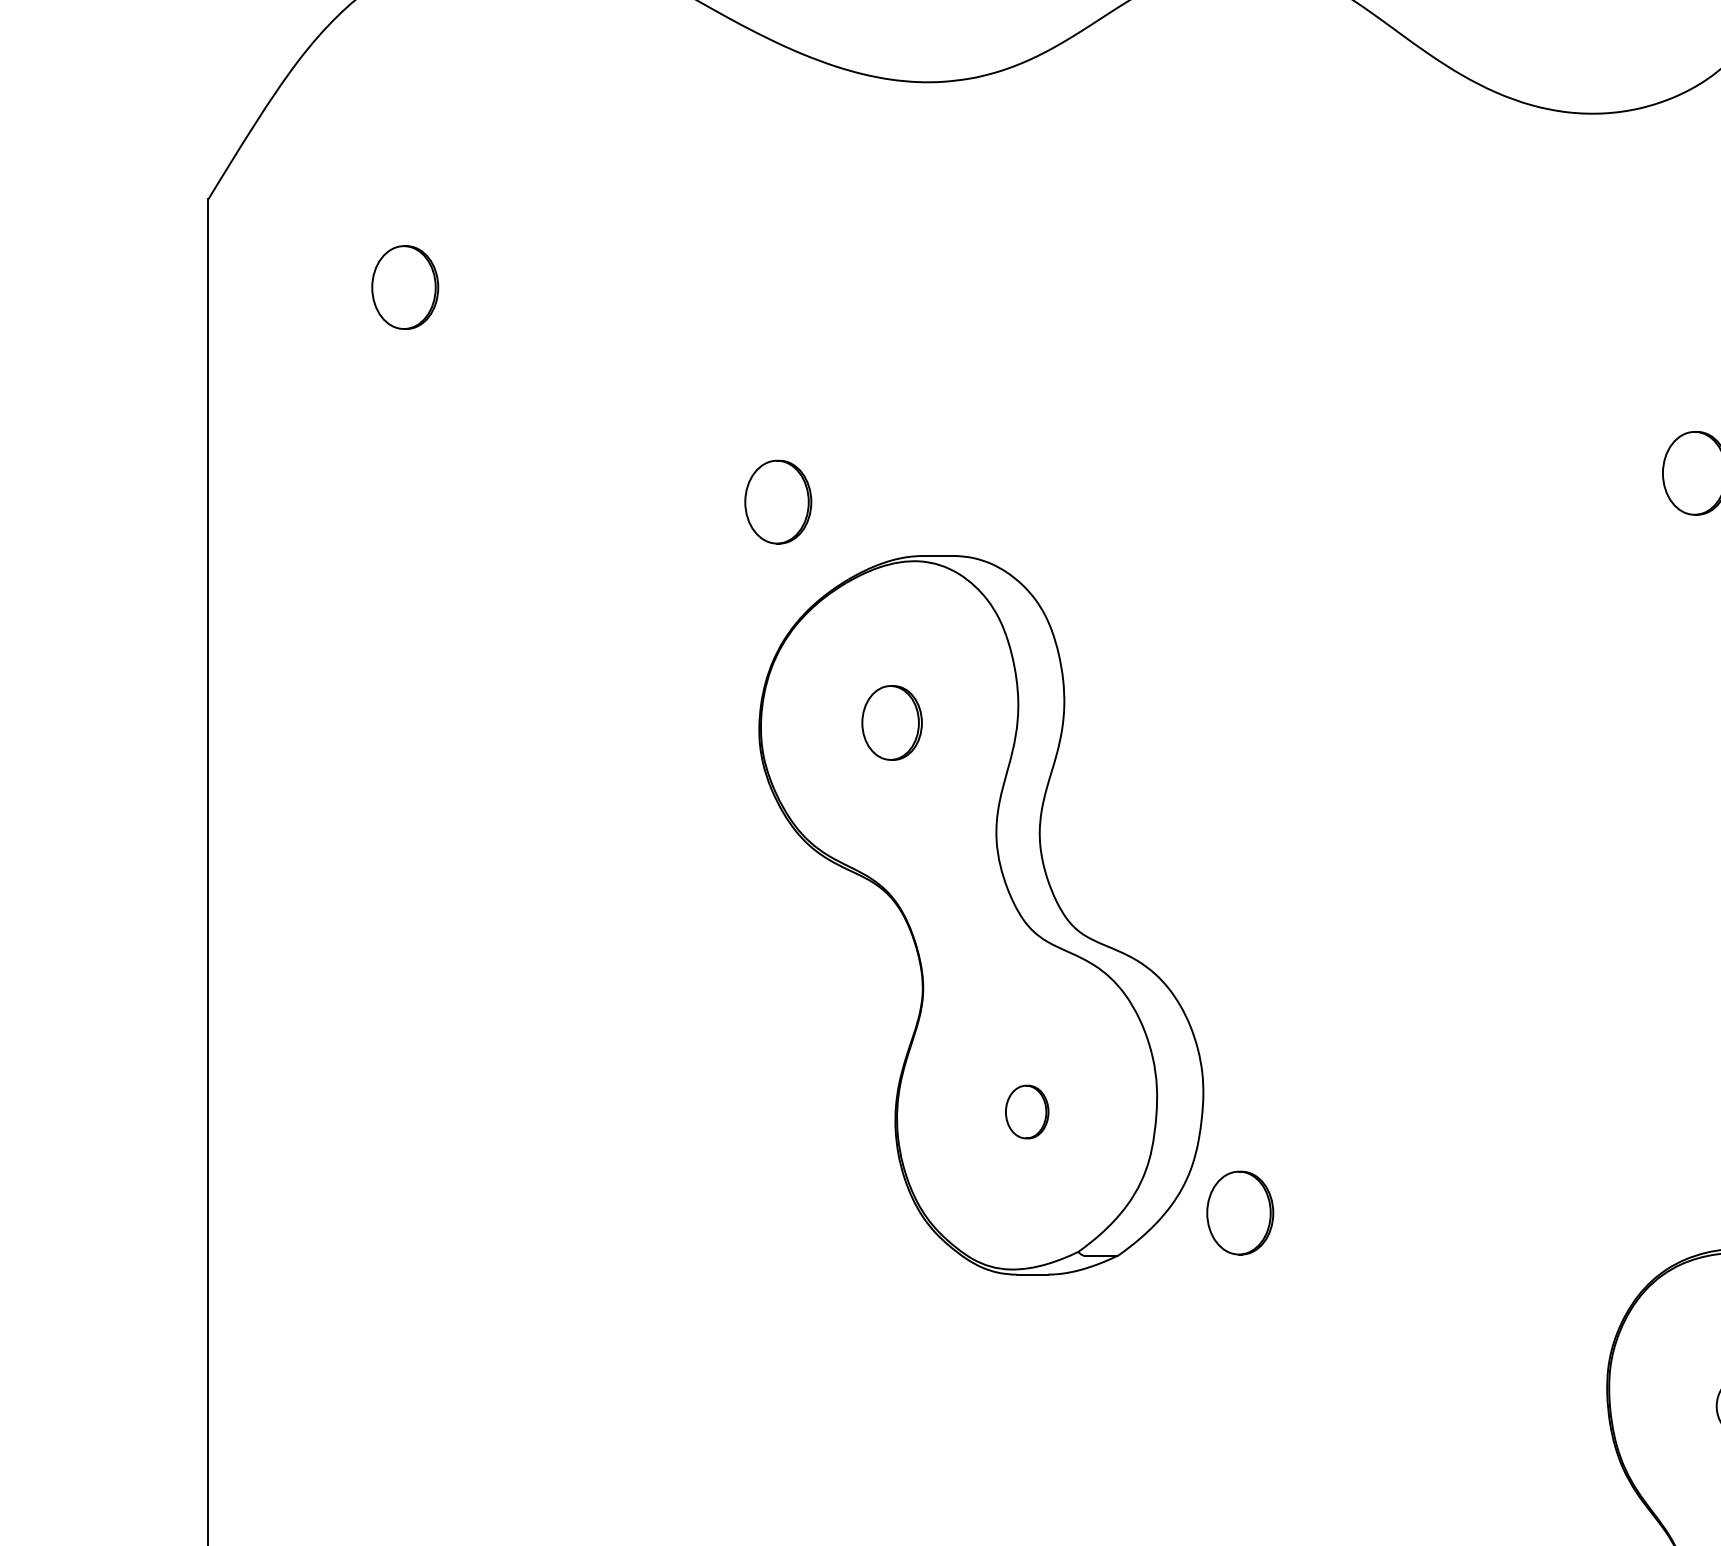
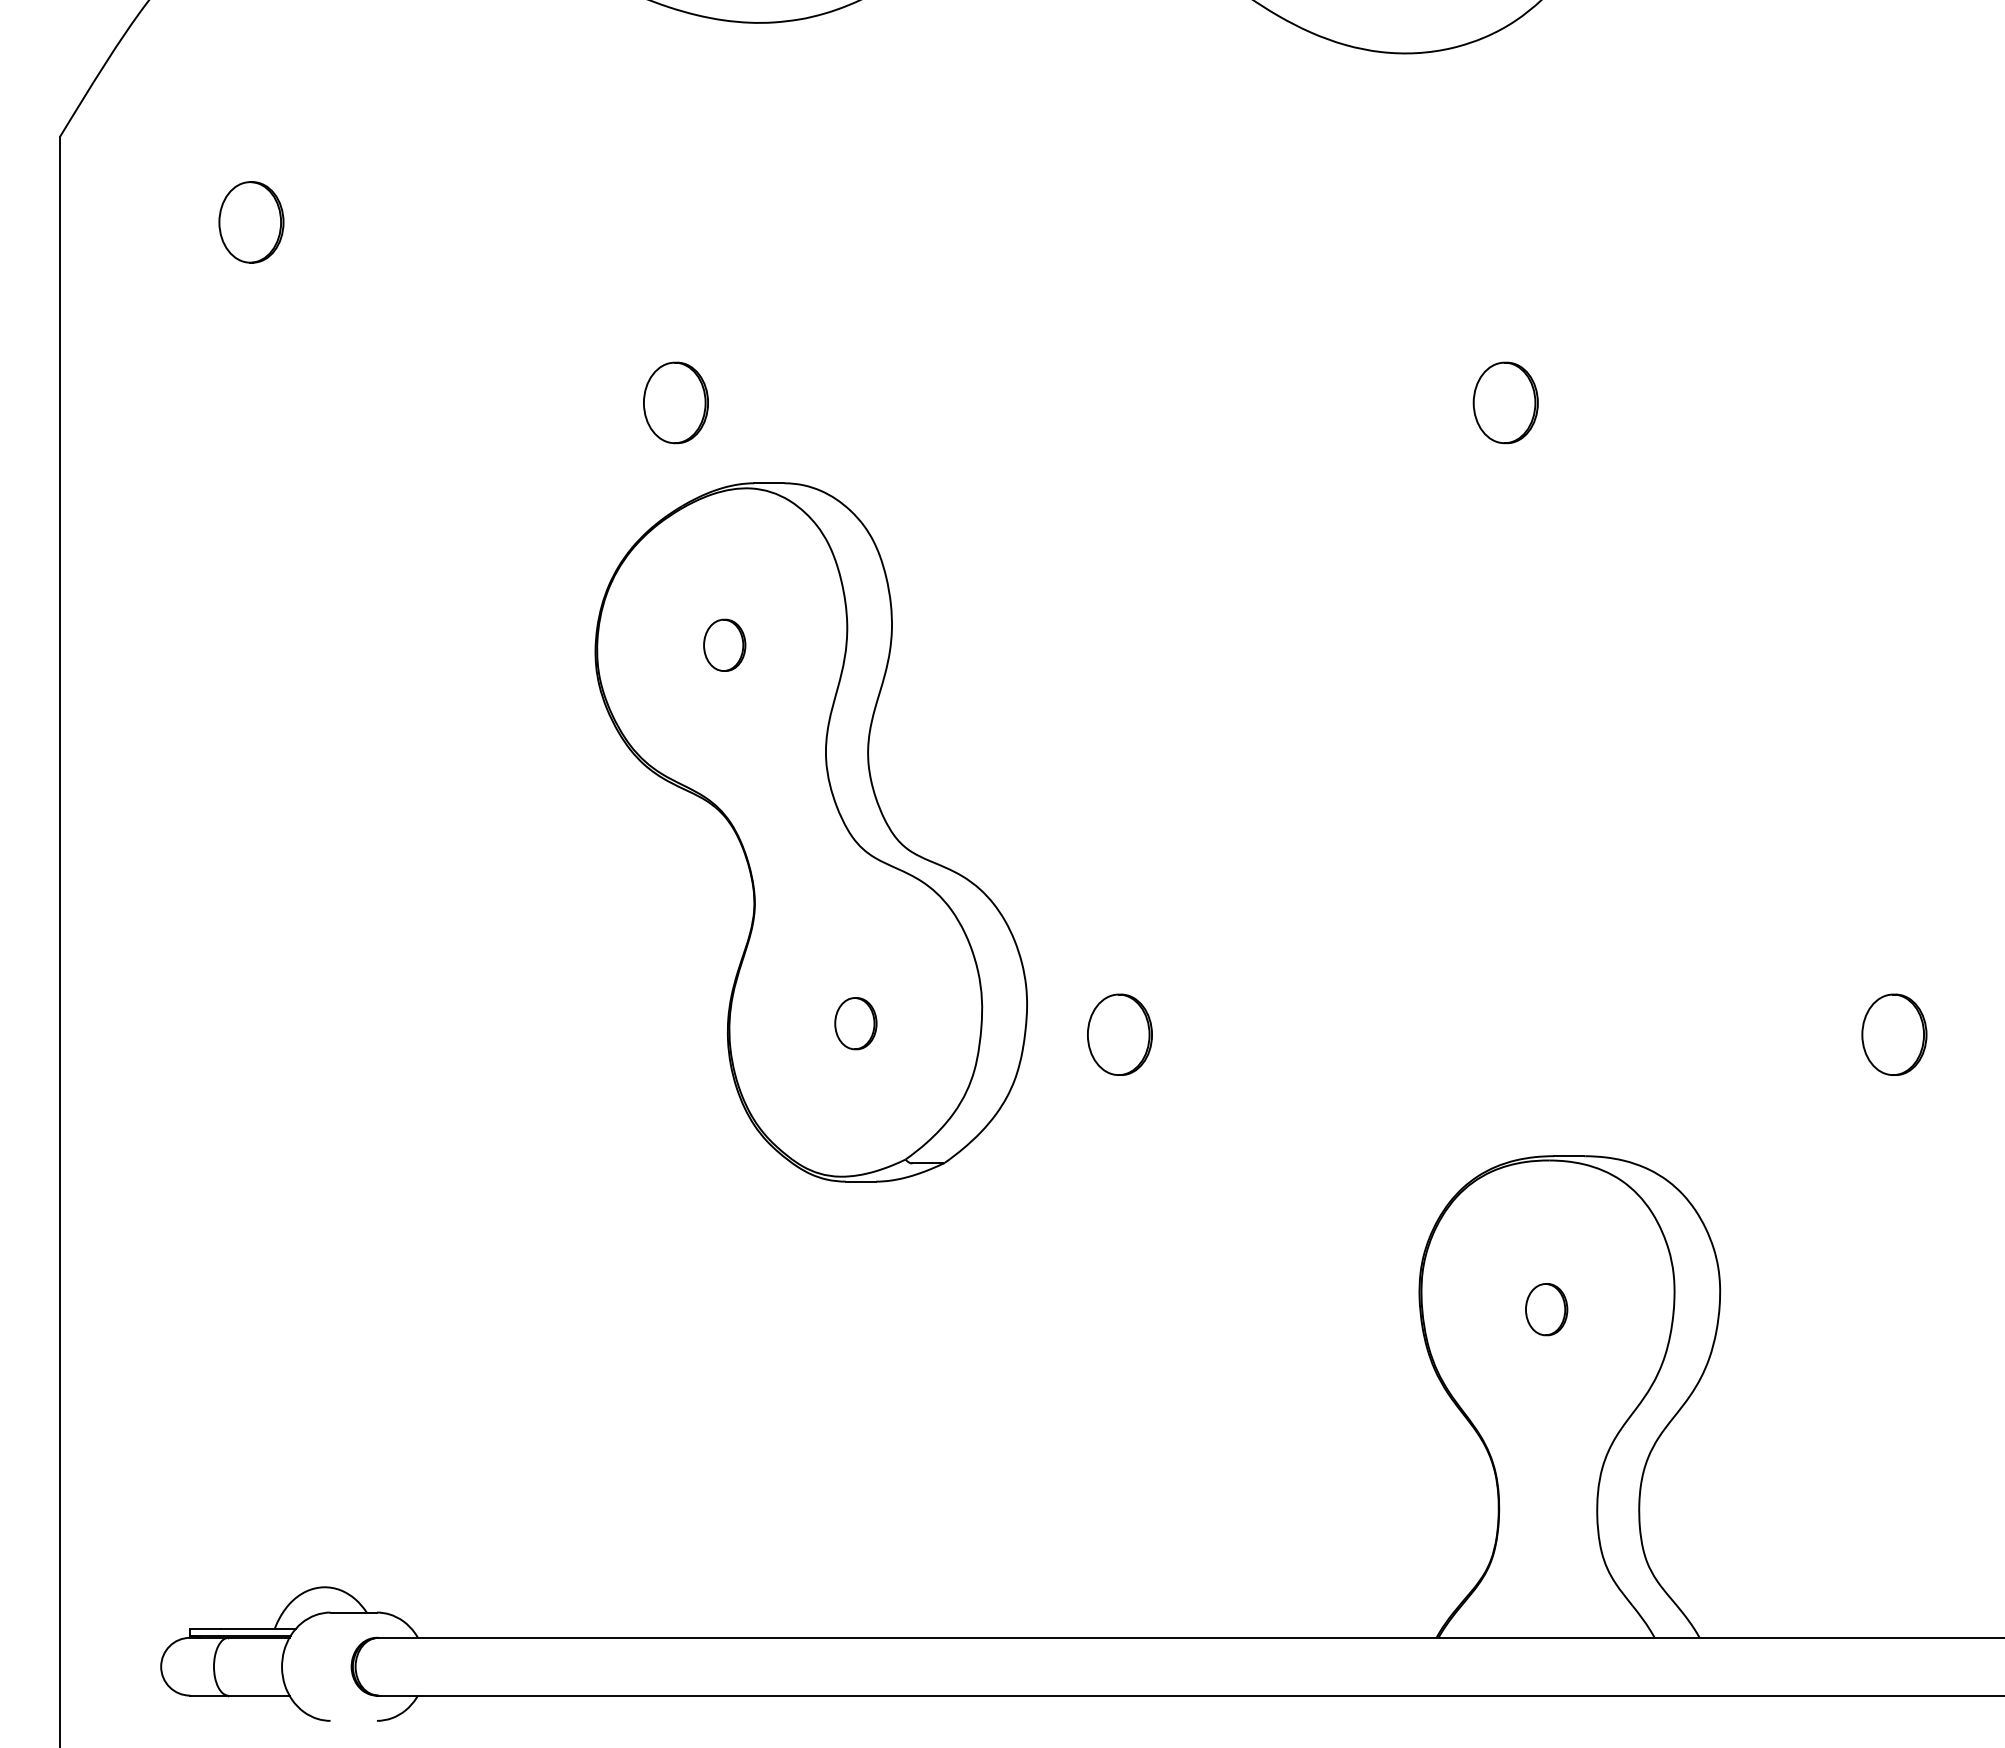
part: (777, 501) -> (675, 402), moved
part: (891, 721) -> (724, 644), size x0.71
part: (1239, 1212) -> (1119, 1034), moved

